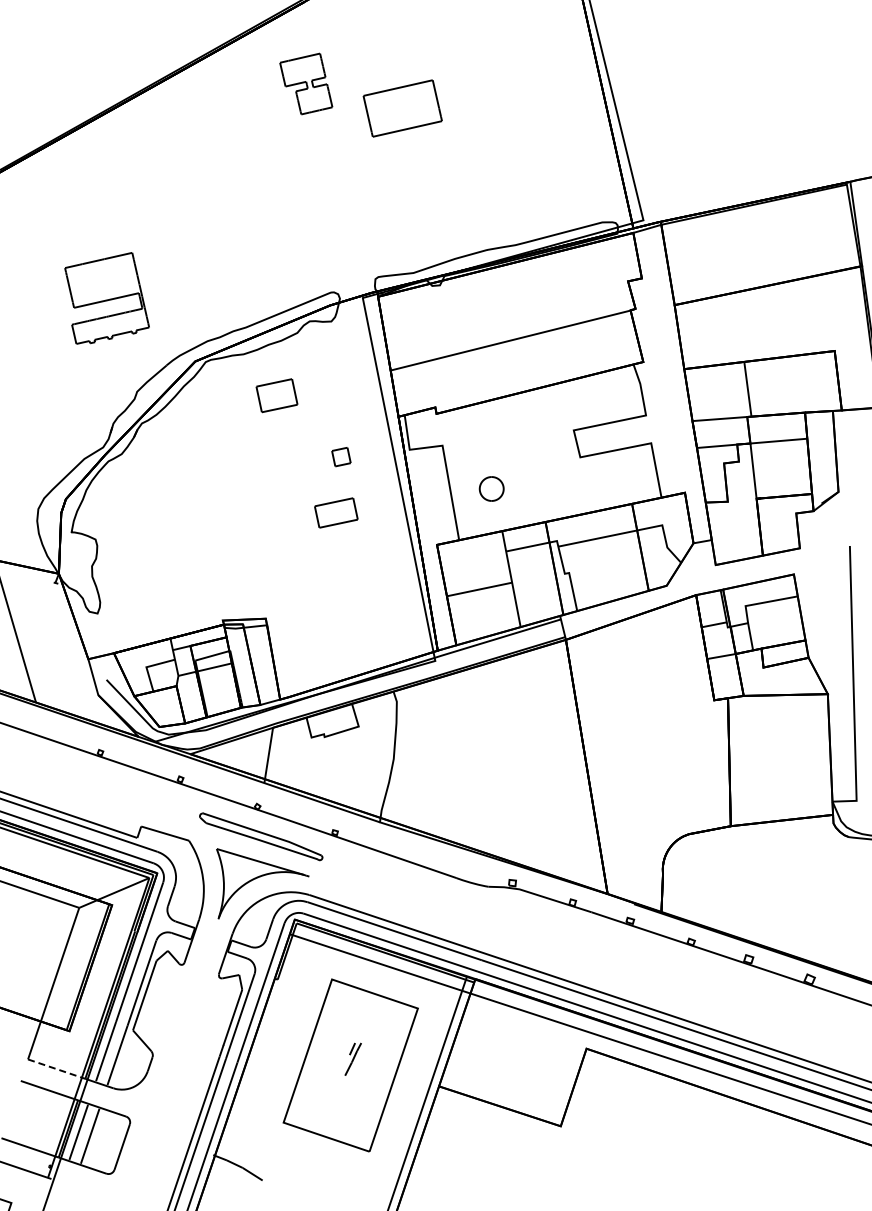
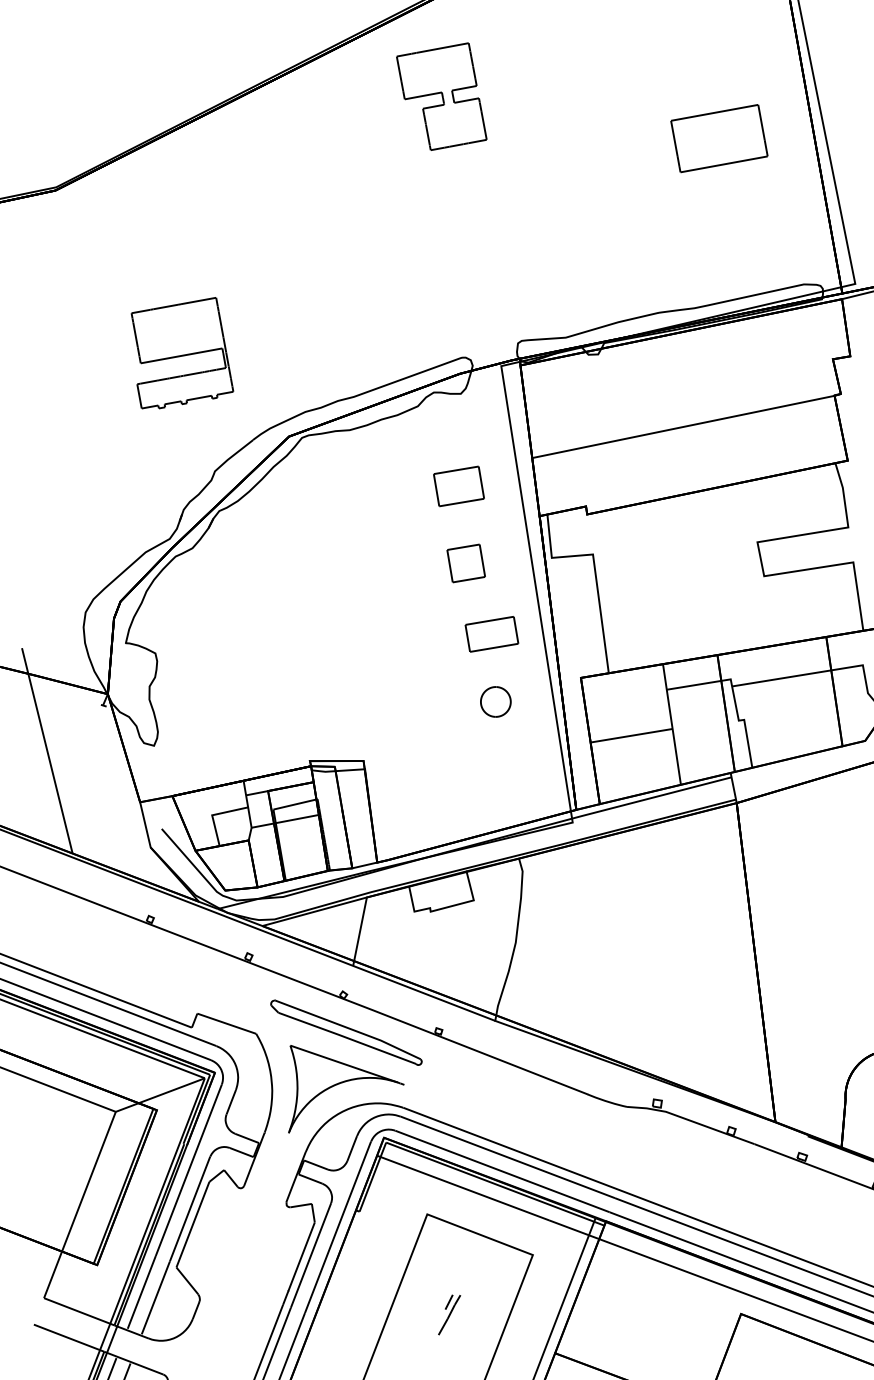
part: (306, 83) -> (442, 95), size x1.43
part: (402, 108) -> (719, 138), moved
part: (276, 395) -> (458, 486), moved
part: (341, 456) -> (466, 562), size x1.67
part: (491, 488) -> (495, 701), moved
part: (336, 512) -> (492, 633), moved
line: (57, 1069) -> (80, 1312), dashed -> solid

